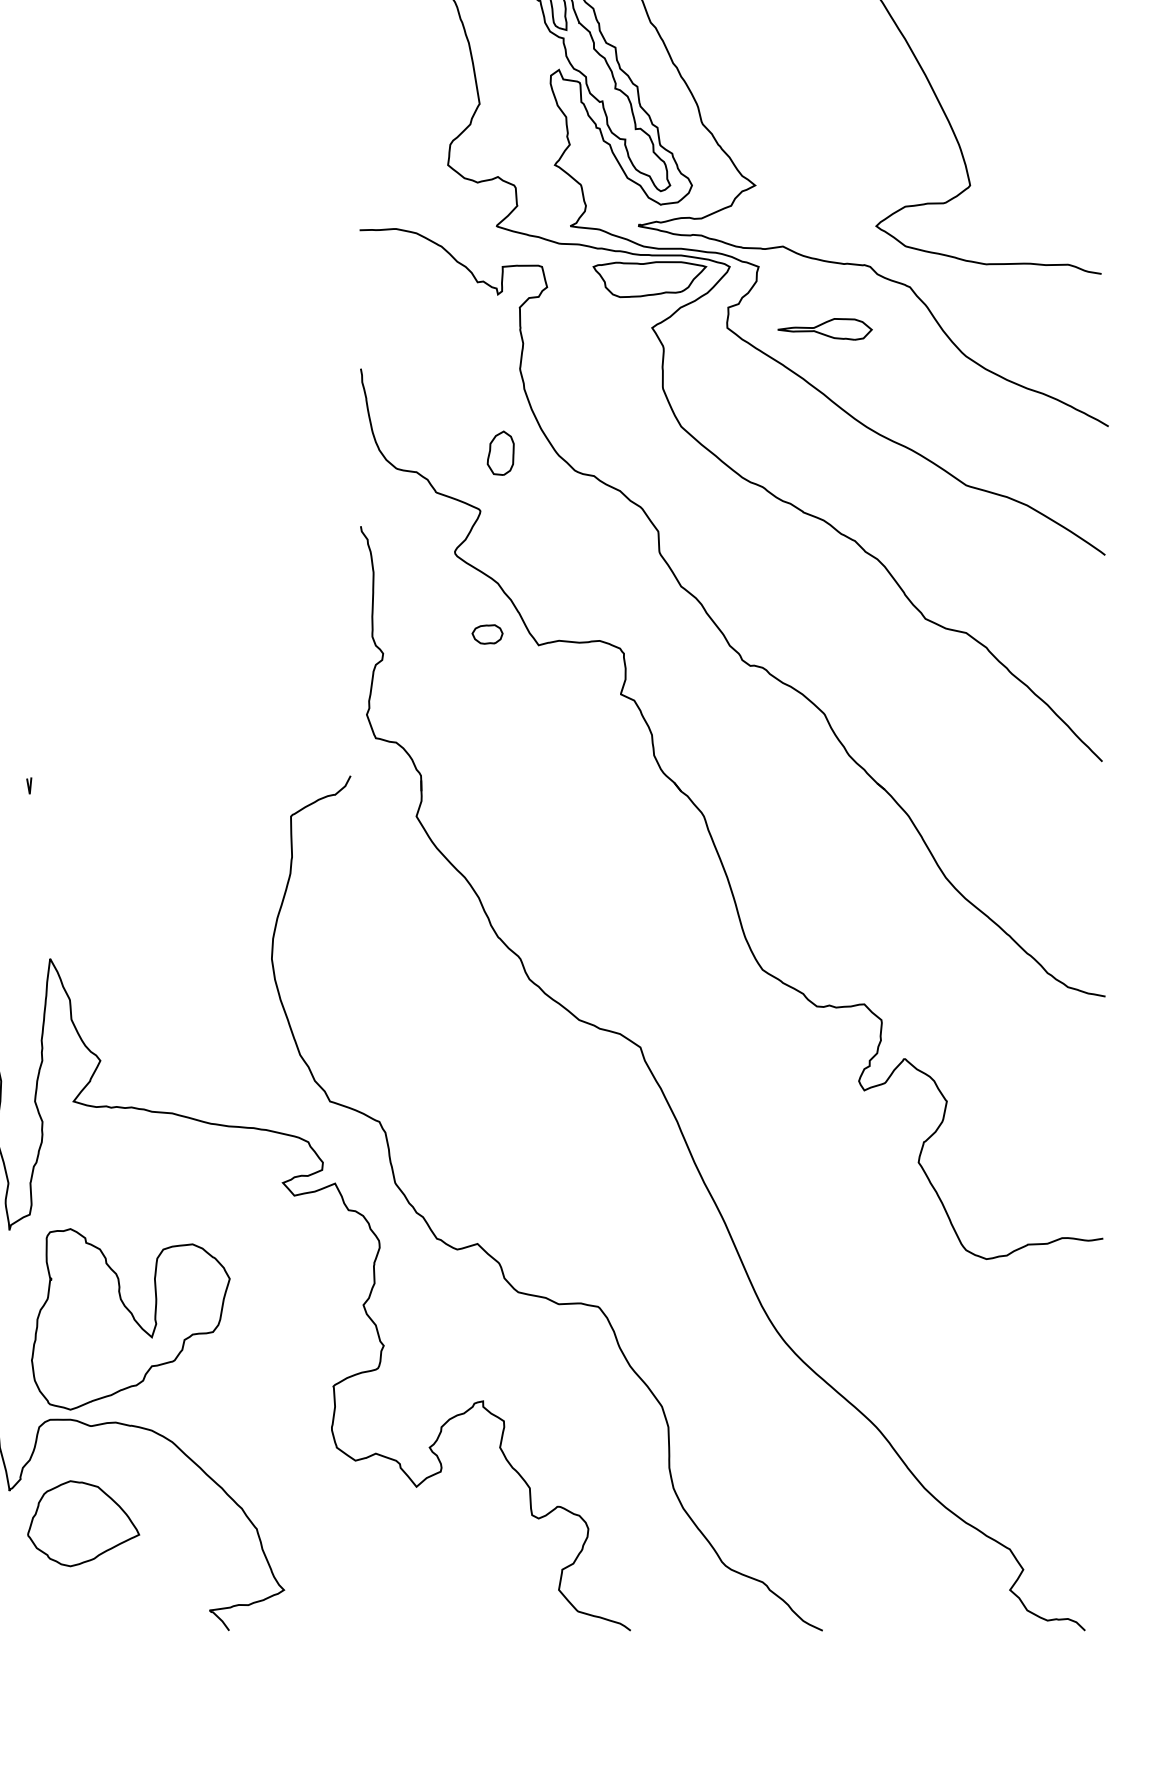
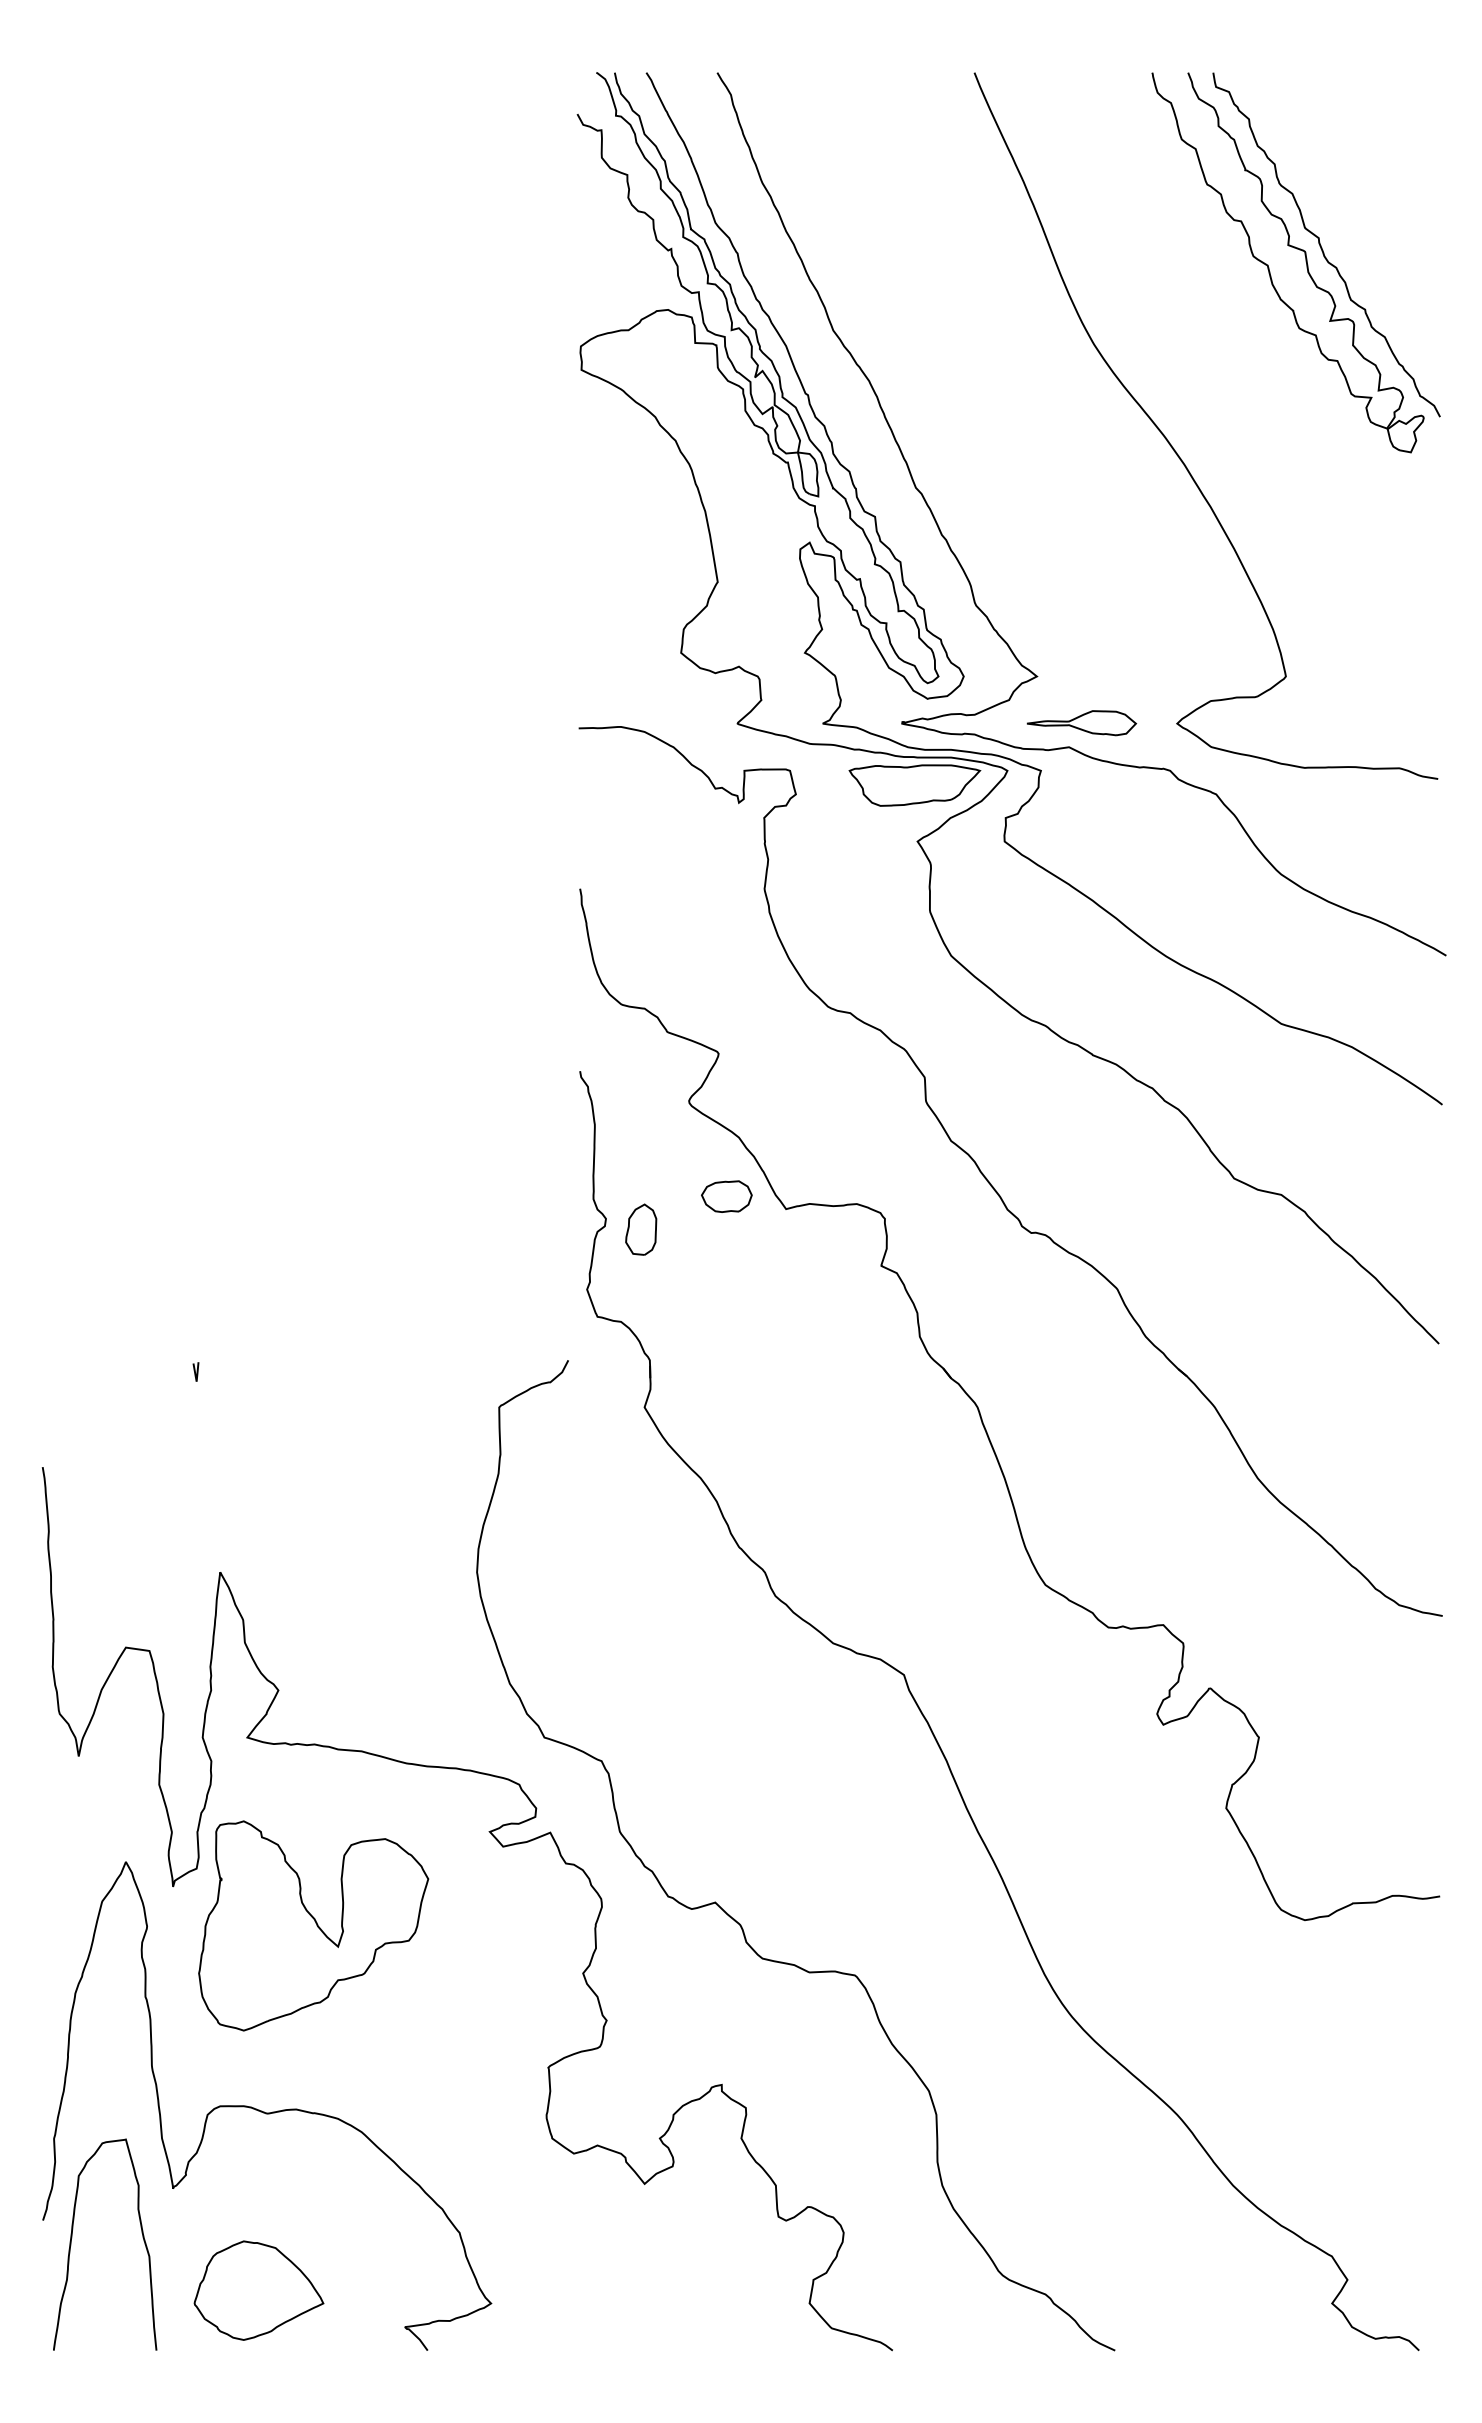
part: (824, 329) -> (1081, 723), moved
part: (501, 453) -> (641, 1229), moved
part: (487, 634) -> (726, 1196), size x1.43
part: (130, 1318) -> (313, 1925), moved
part: (83, 1523) -> (258, 2290), moved

